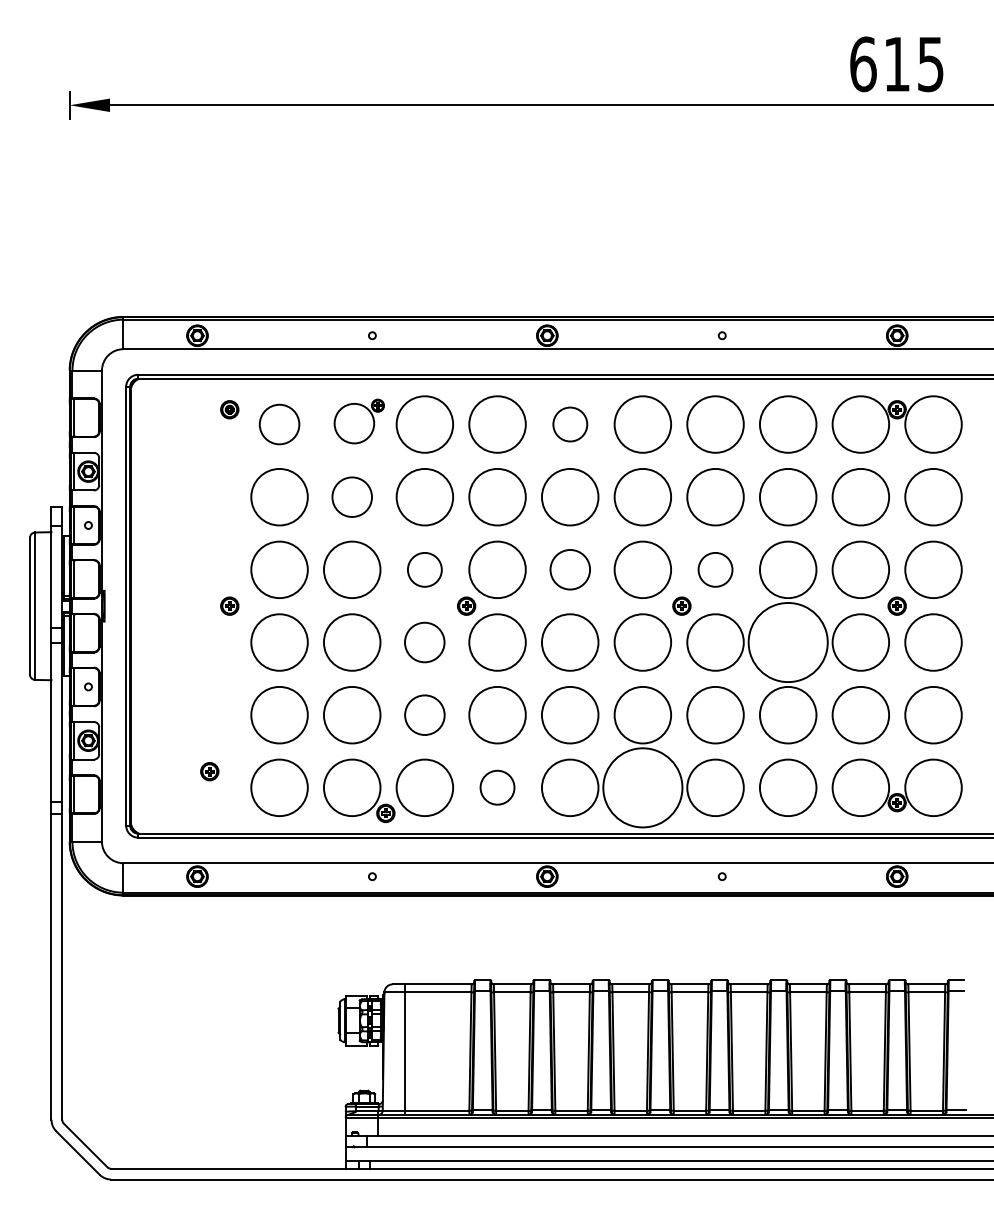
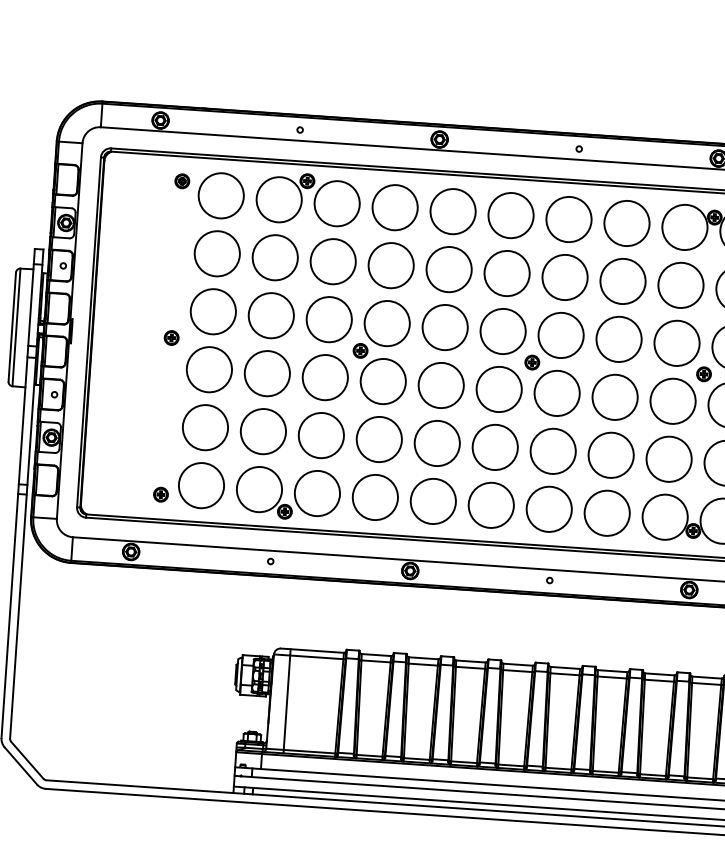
part: (359, 421) -> (285, 197), size x1.43
circle: (279, 424) -> (221, 195), size x1.43
circle: (570, 424) -> (453, 211), size x1.67
circle: (351, 496) -> (274, 257), size x1.43
circle: (424, 569) -> (328, 319), size x1.67
circle: (570, 569) -> (445, 327), size x1.43
circle: (715, 569) -> (561, 335), size x1.67
circle: (424, 642) -> (325, 377), size x1.43
circle: (787, 642) -> (614, 397), size x0.71
circle: (424, 714) -> (321, 434), size x1.43
part: (209, 771) -> (160, 494), moved
circle: (497, 787) -> (375, 497), size x1.67
circle: (642, 787) -> (491, 505), size x0.71

